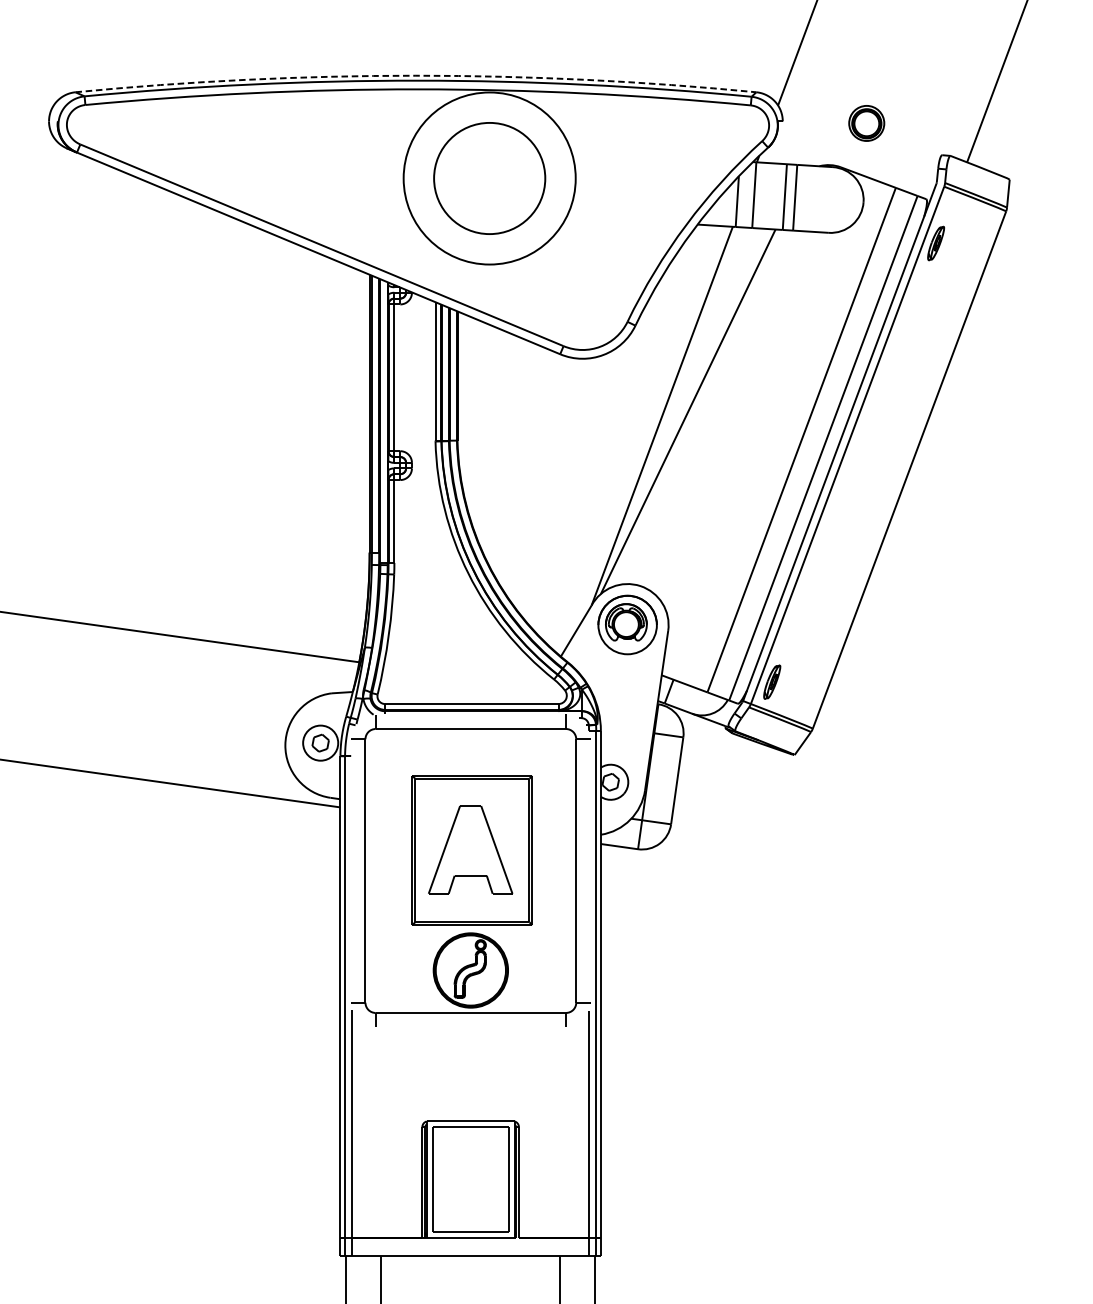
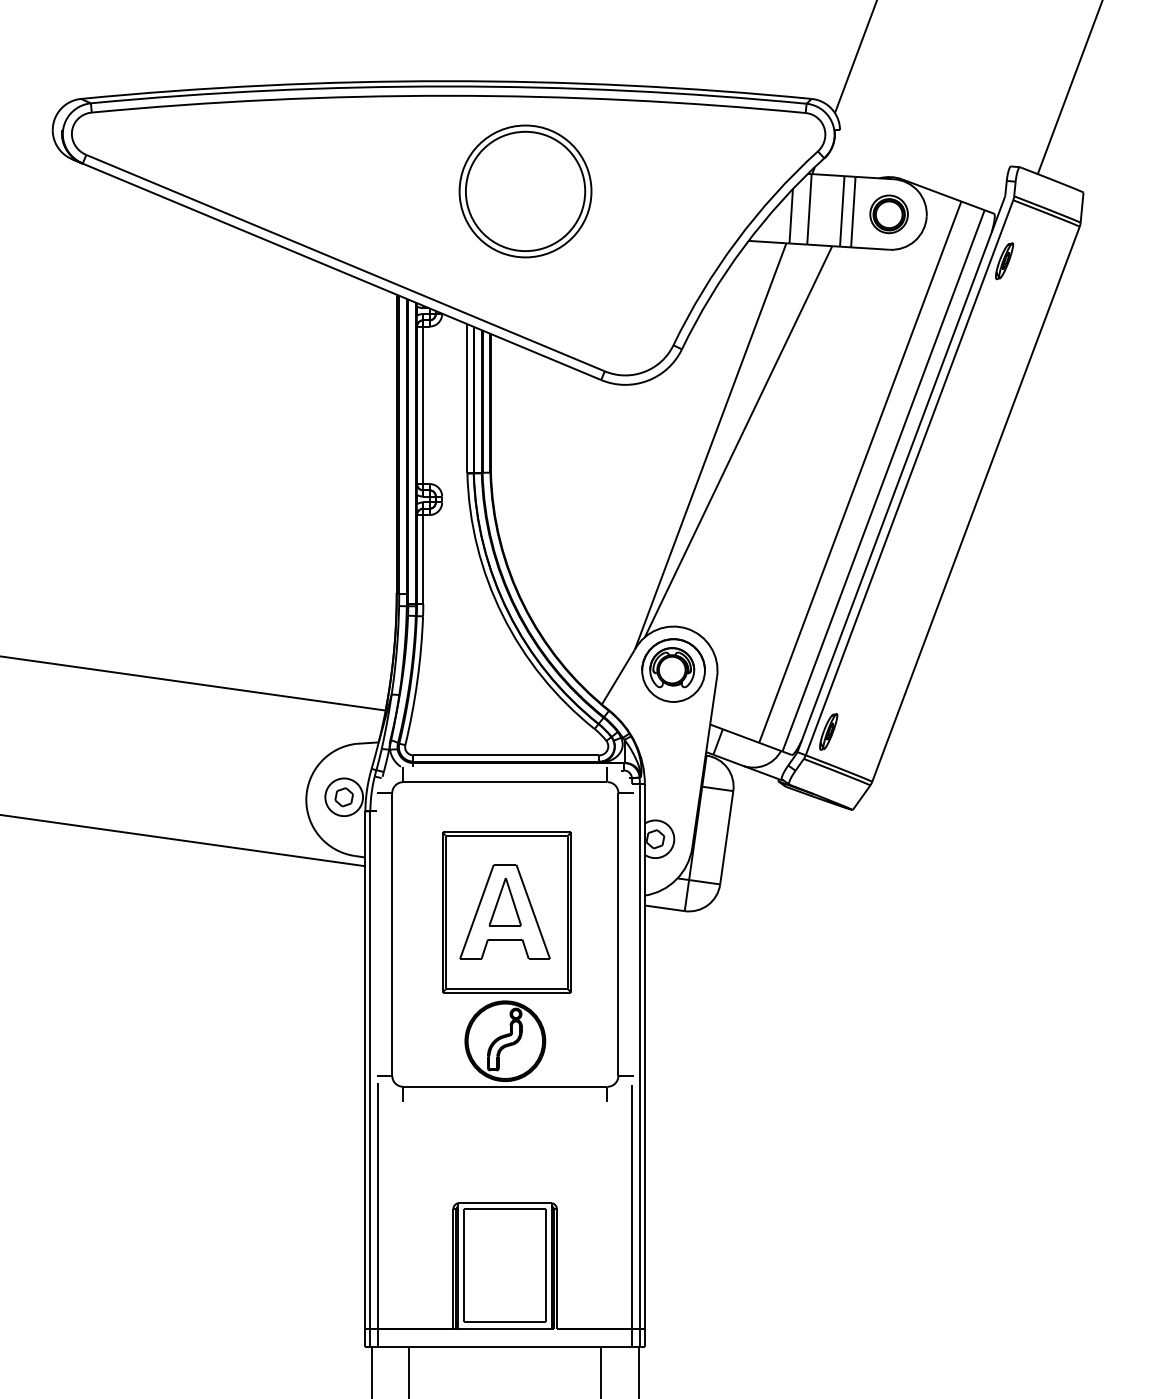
line: (416, 76) -> (446, 81), dashed -> solid
part: (866, 123) -> (888, 214), moved
circle: (489, 178) -> (525, 191), size x0.71
part: (470, 840) -> (504, 901), added

